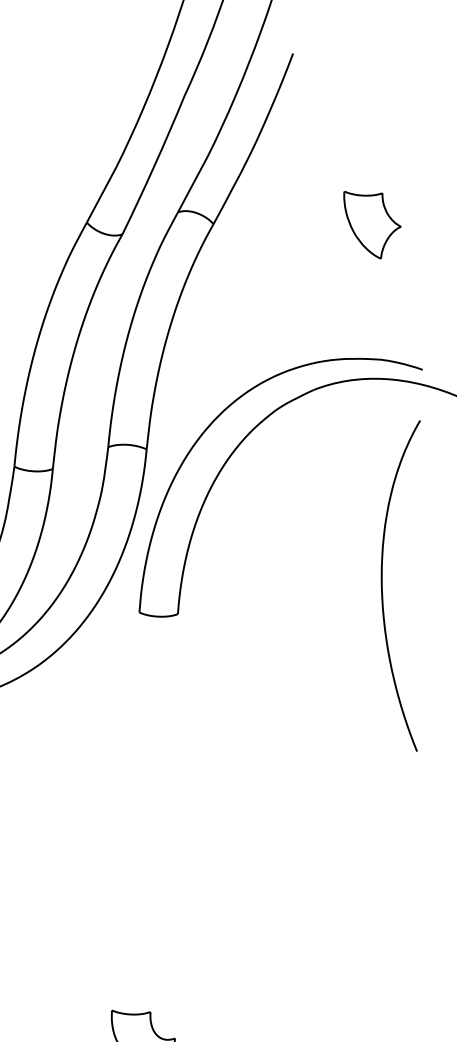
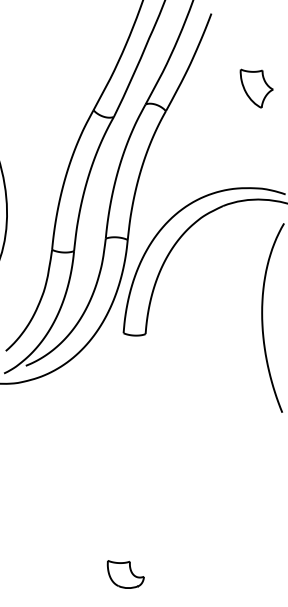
part: (371, 224) -> (256, 88), moved

